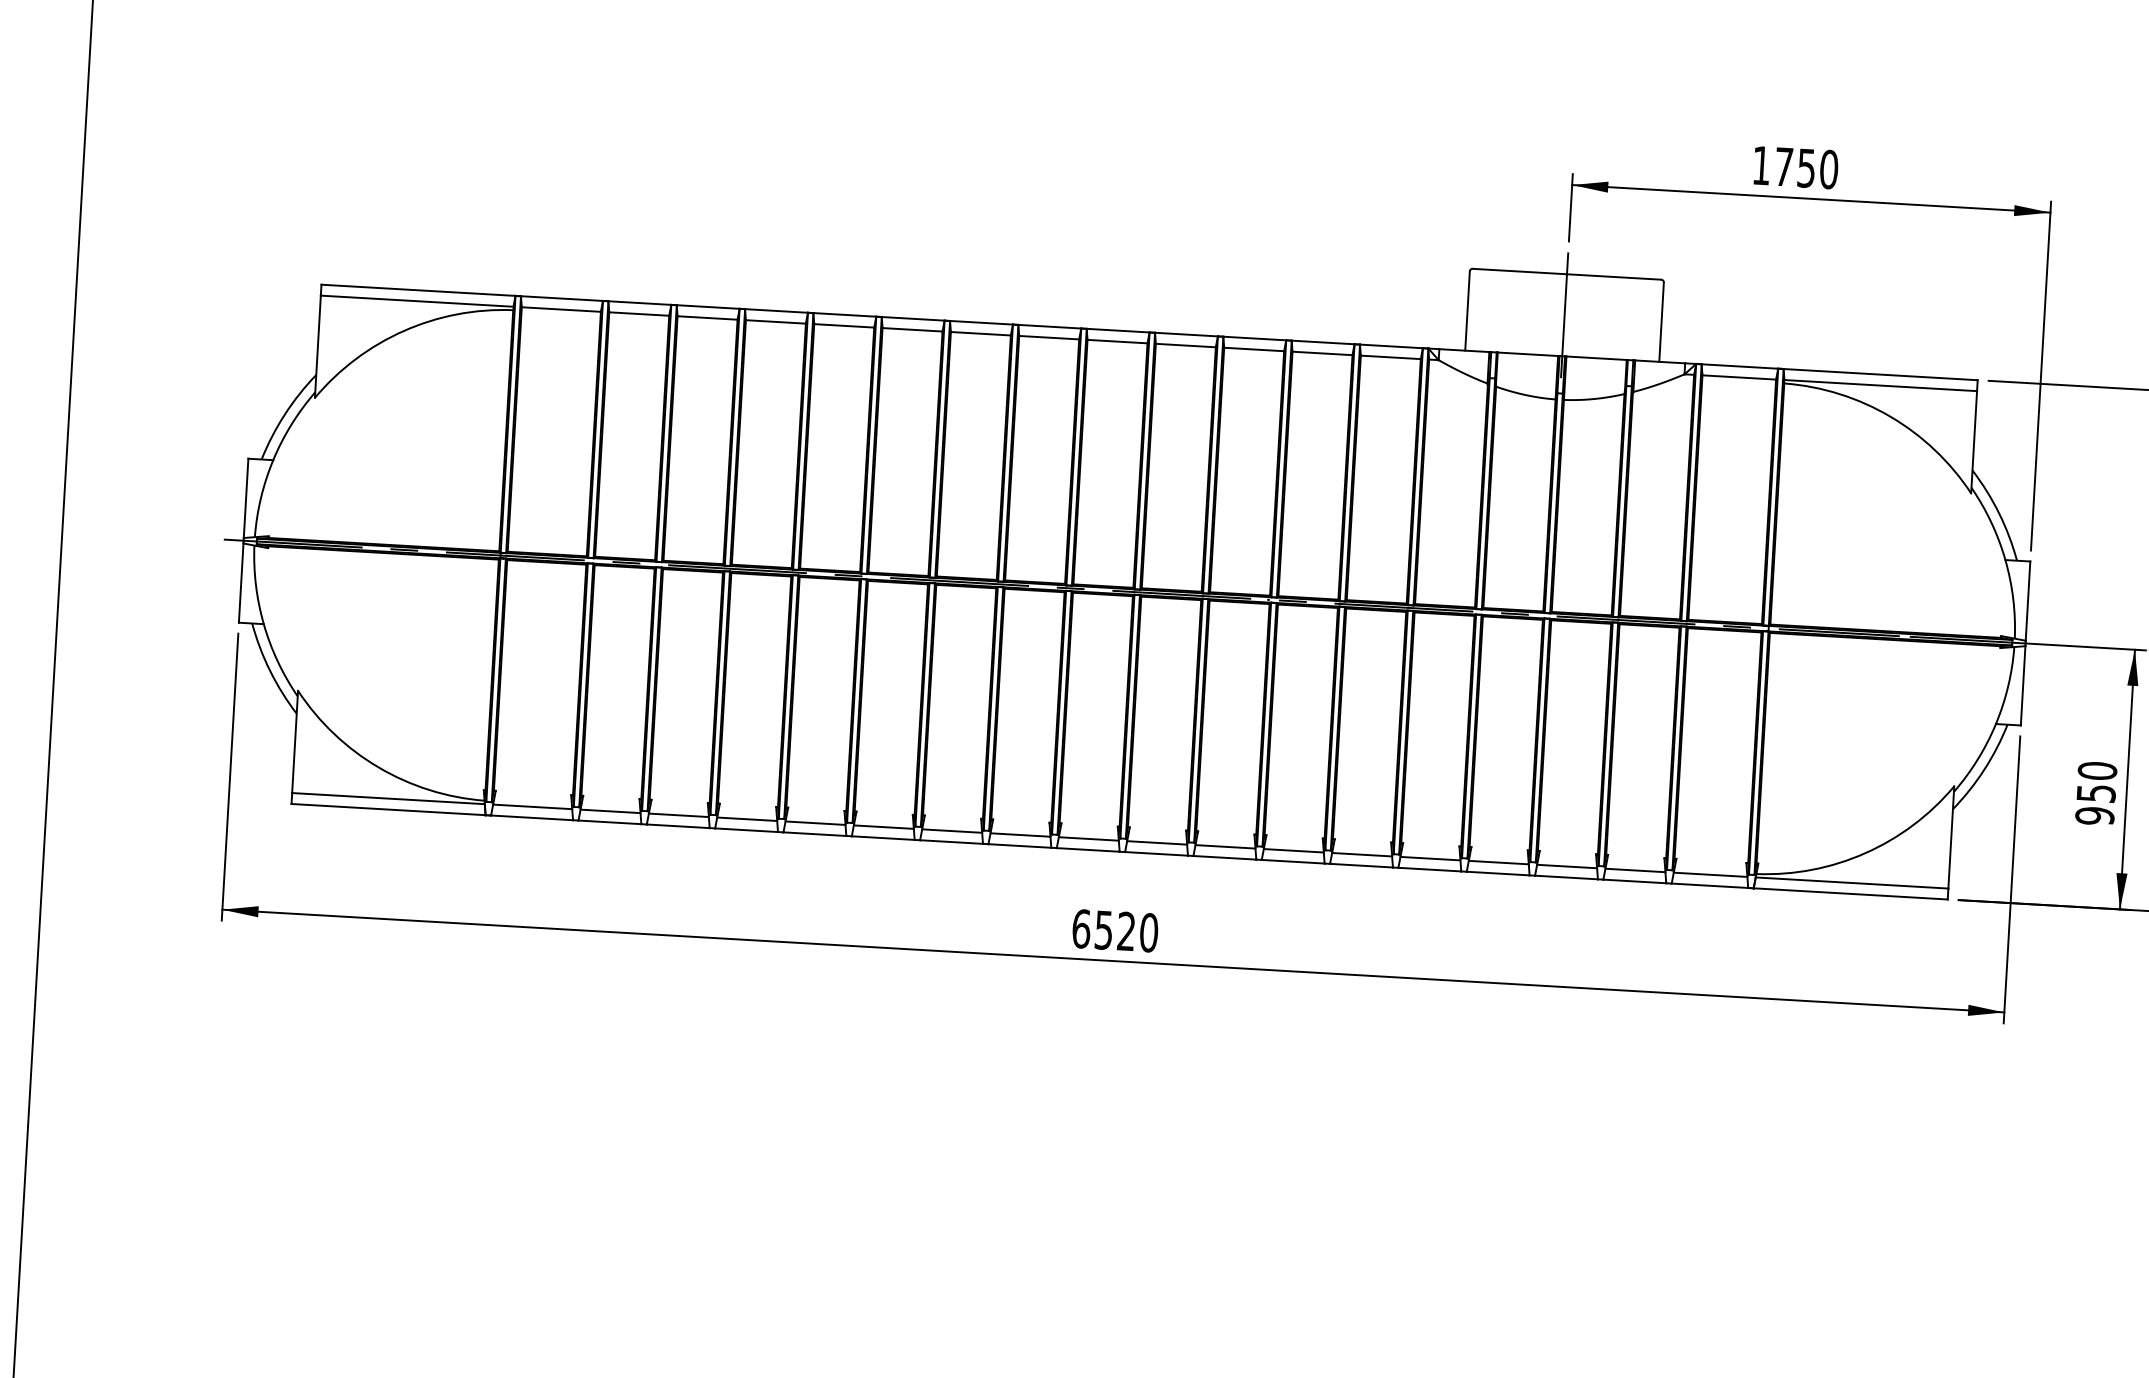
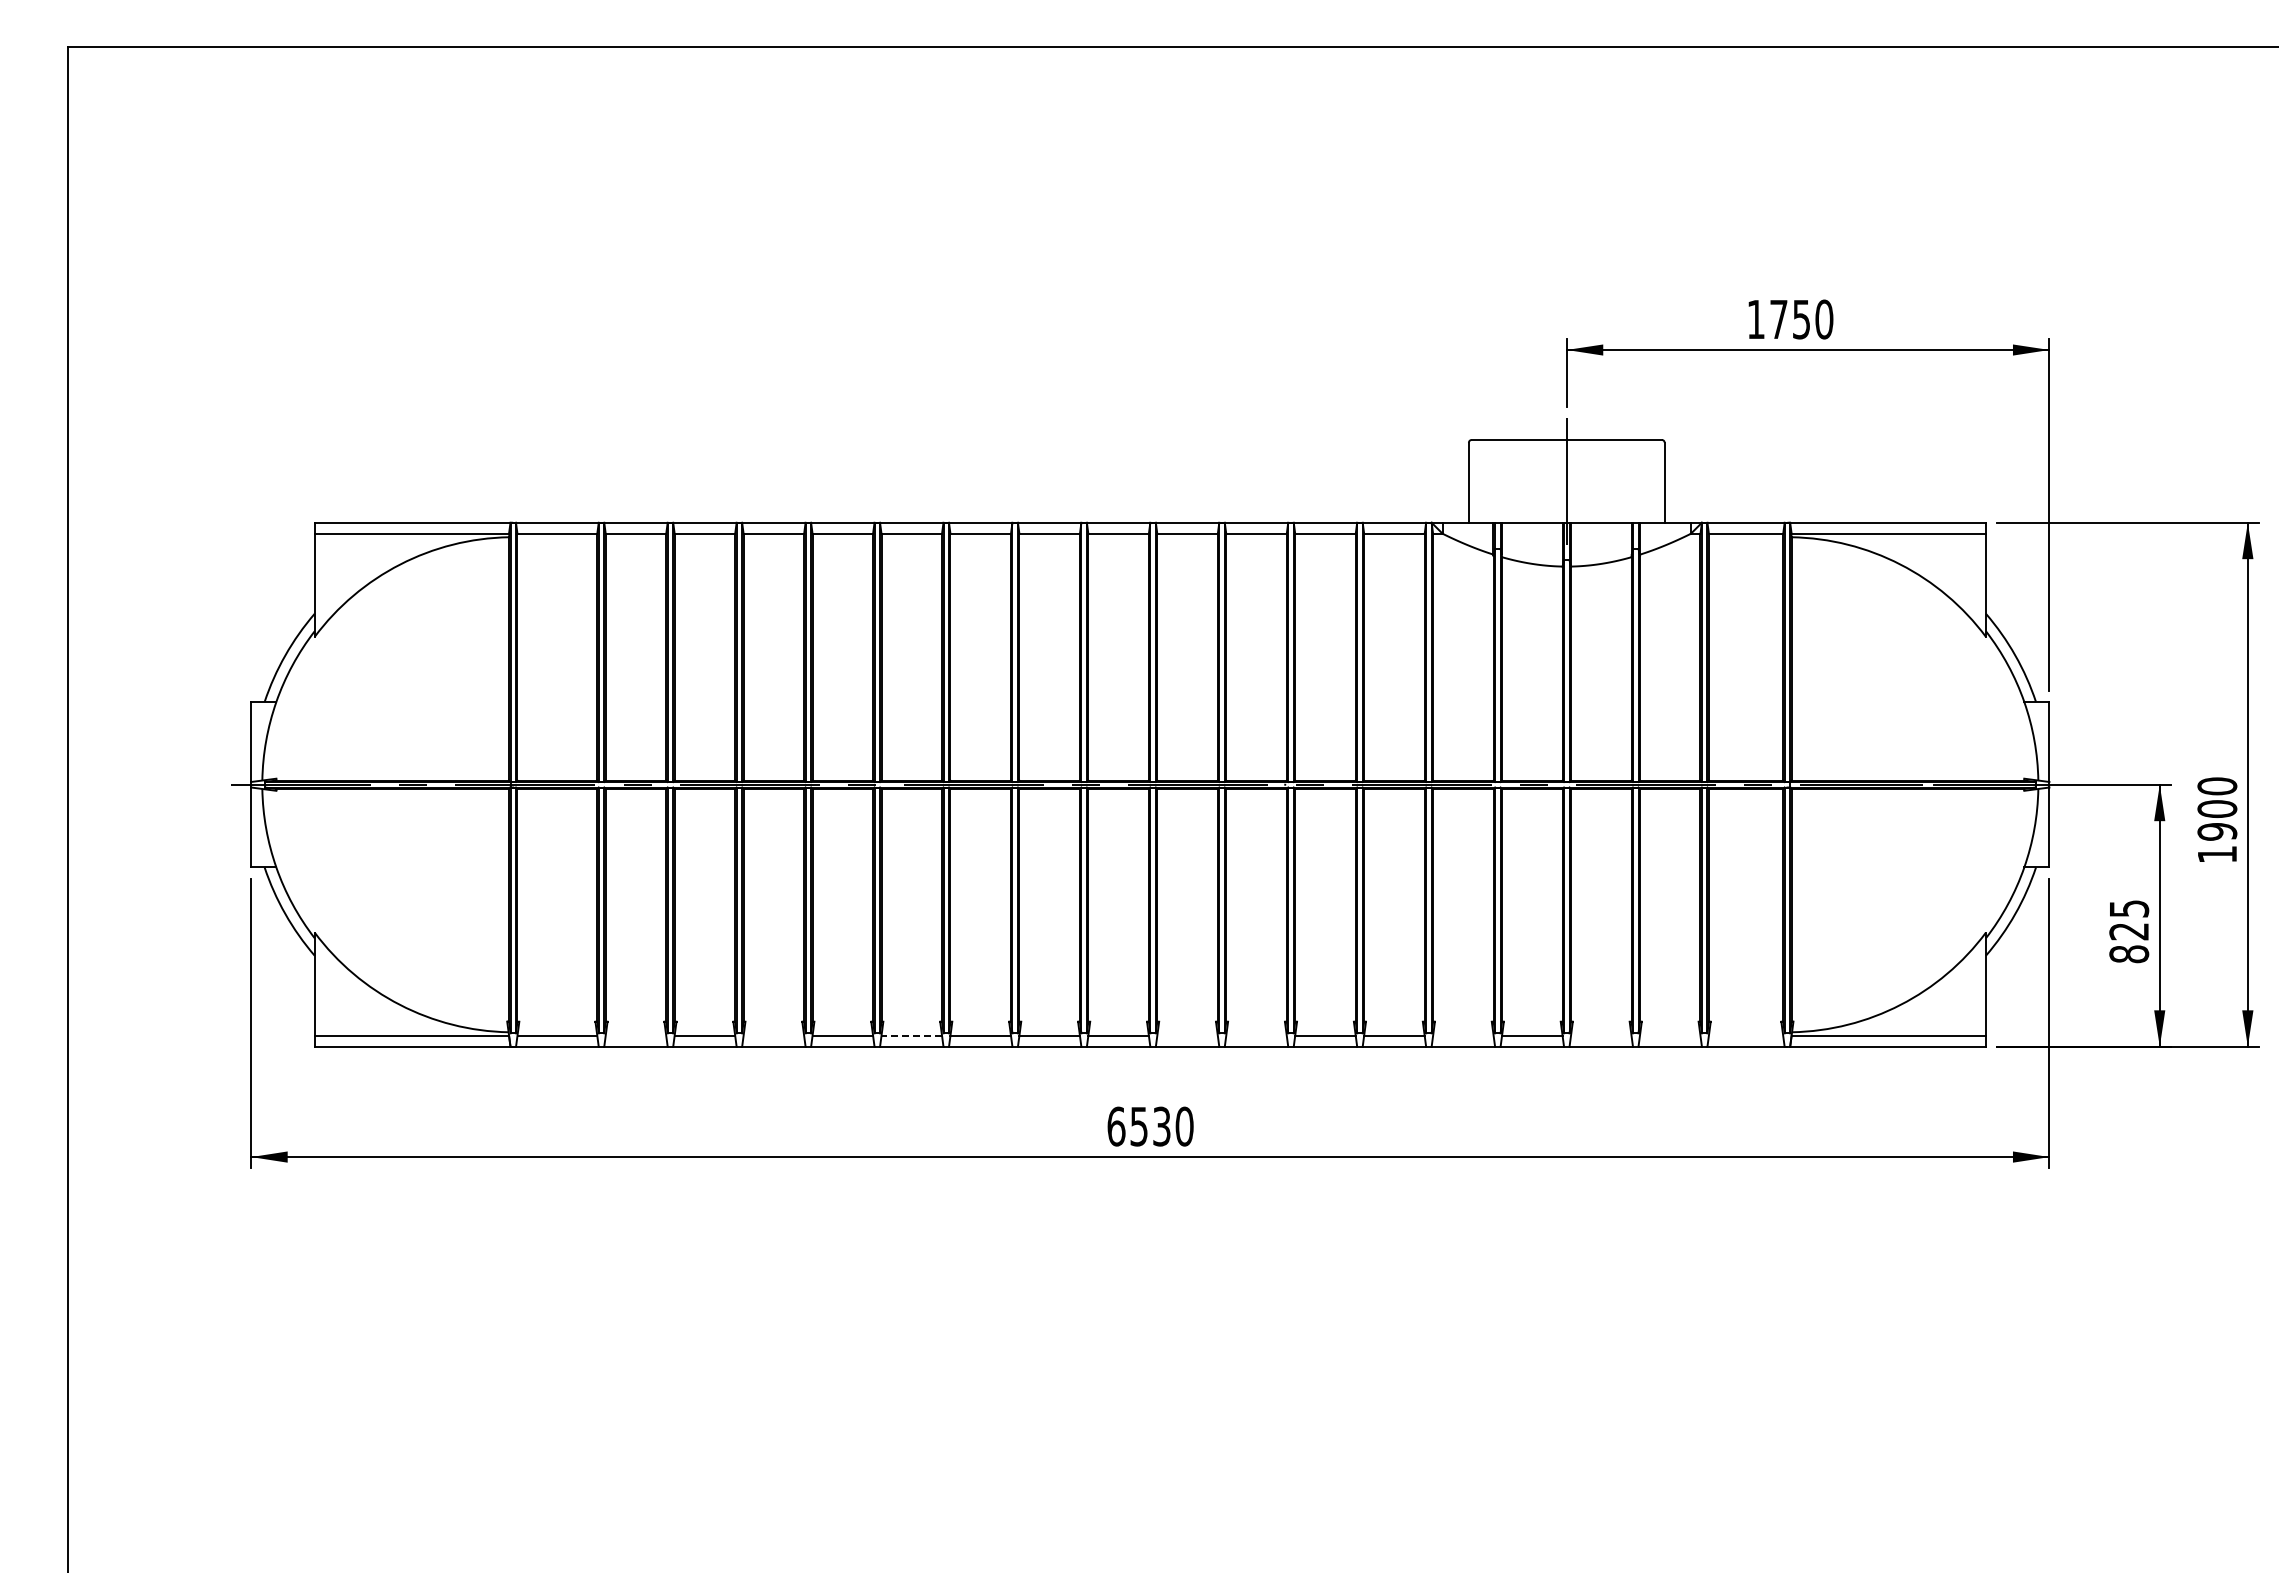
text: (2096, 793) -> (2129, 931), 950 -> 825
line: (610, 811) -> (635, 1035), removed
line: (746, 819) -> (773, 1035), removed
line: (883, 826) -> (911, 1035), solid -> dashed
line: (1157, 842) -> (1187, 1035), removed
line: (1225, 846) -> (1256, 1035), removed
line: (1430, 858) -> (1463, 1035), removed
line: (1567, 866) -> (1601, 1035), removed
line: (1634, 870) -> (1669, 1035), removed
line: (1710, 874) -> (1745, 1035), removed
text: (1126, 931) -> (1161, 1126), 6520 -> 6530

